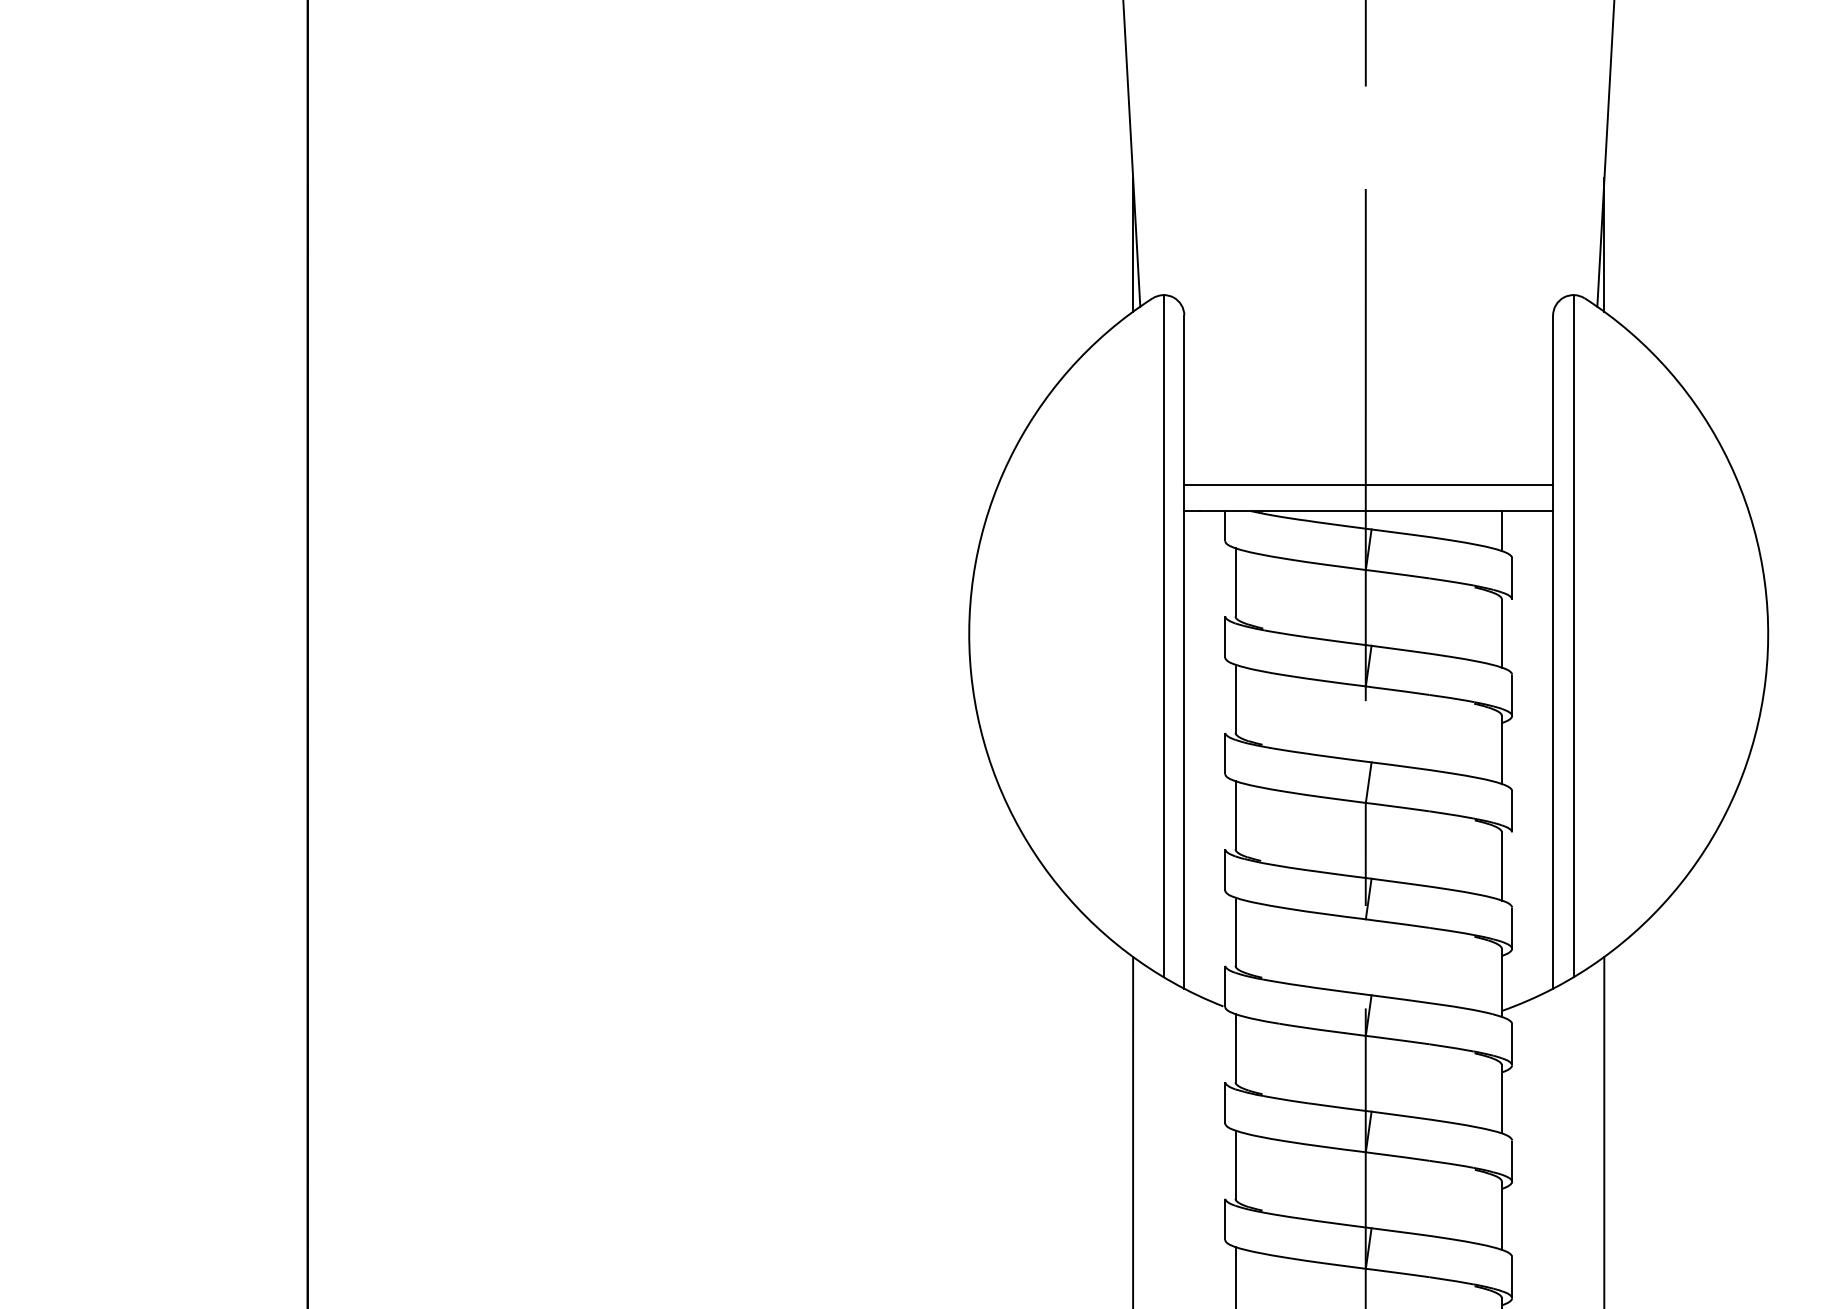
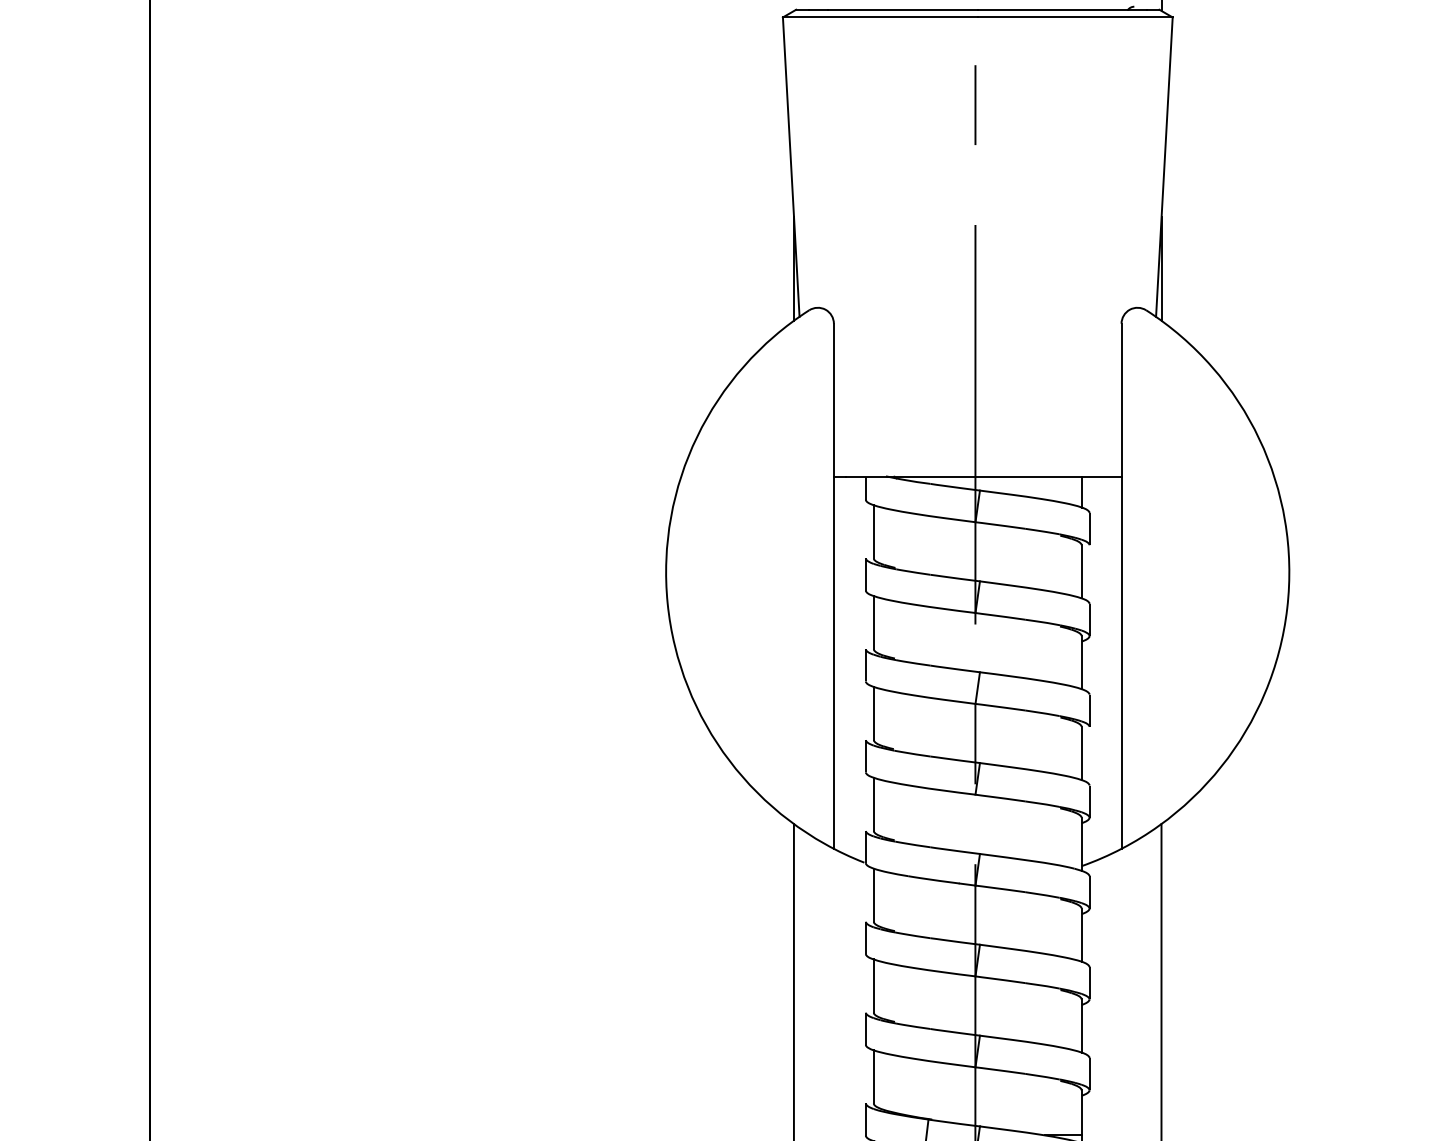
line: (1368, 485) -> (977, 456), removed
line: (1163, 635) -> (817, 573), removed
line: (1573, 635) -> (1137, 573), removed

